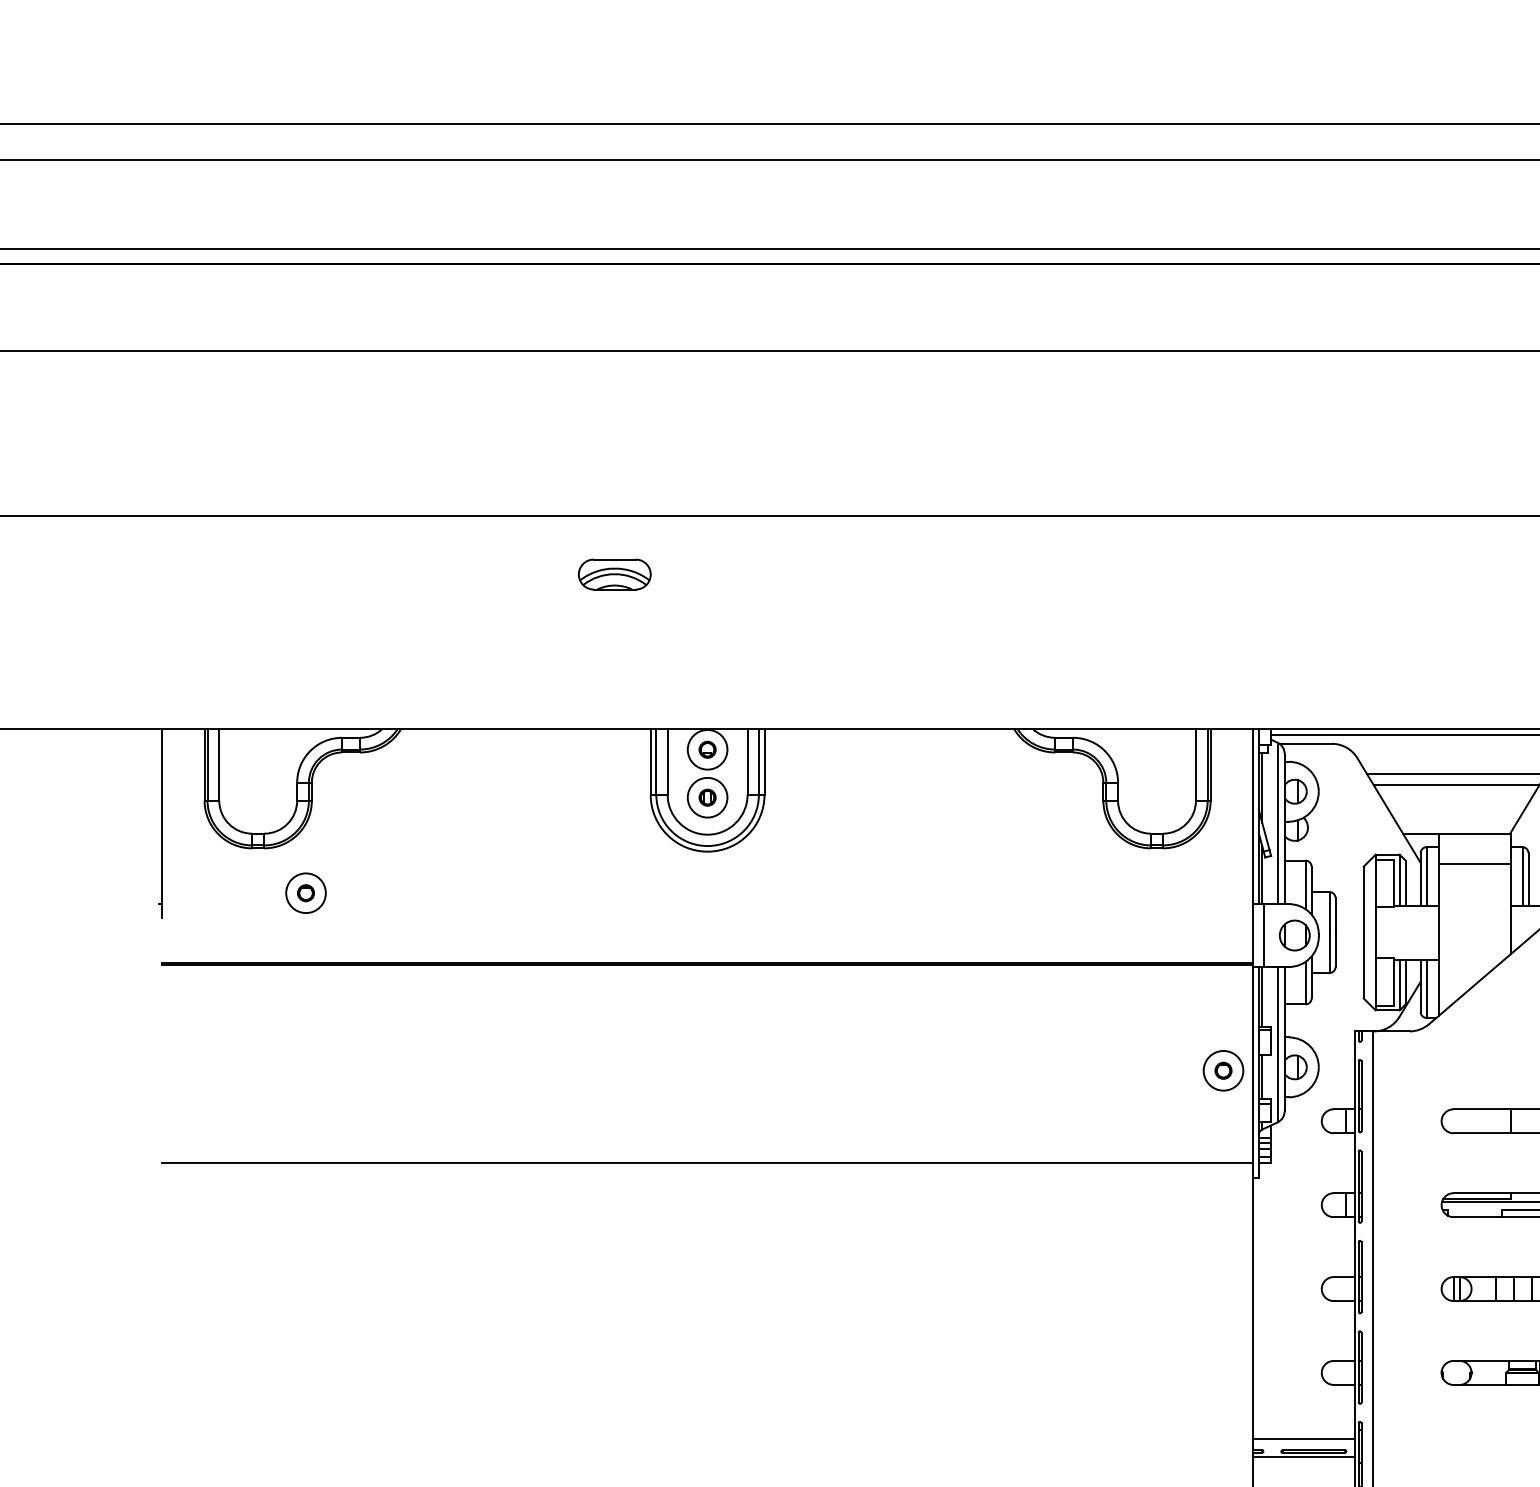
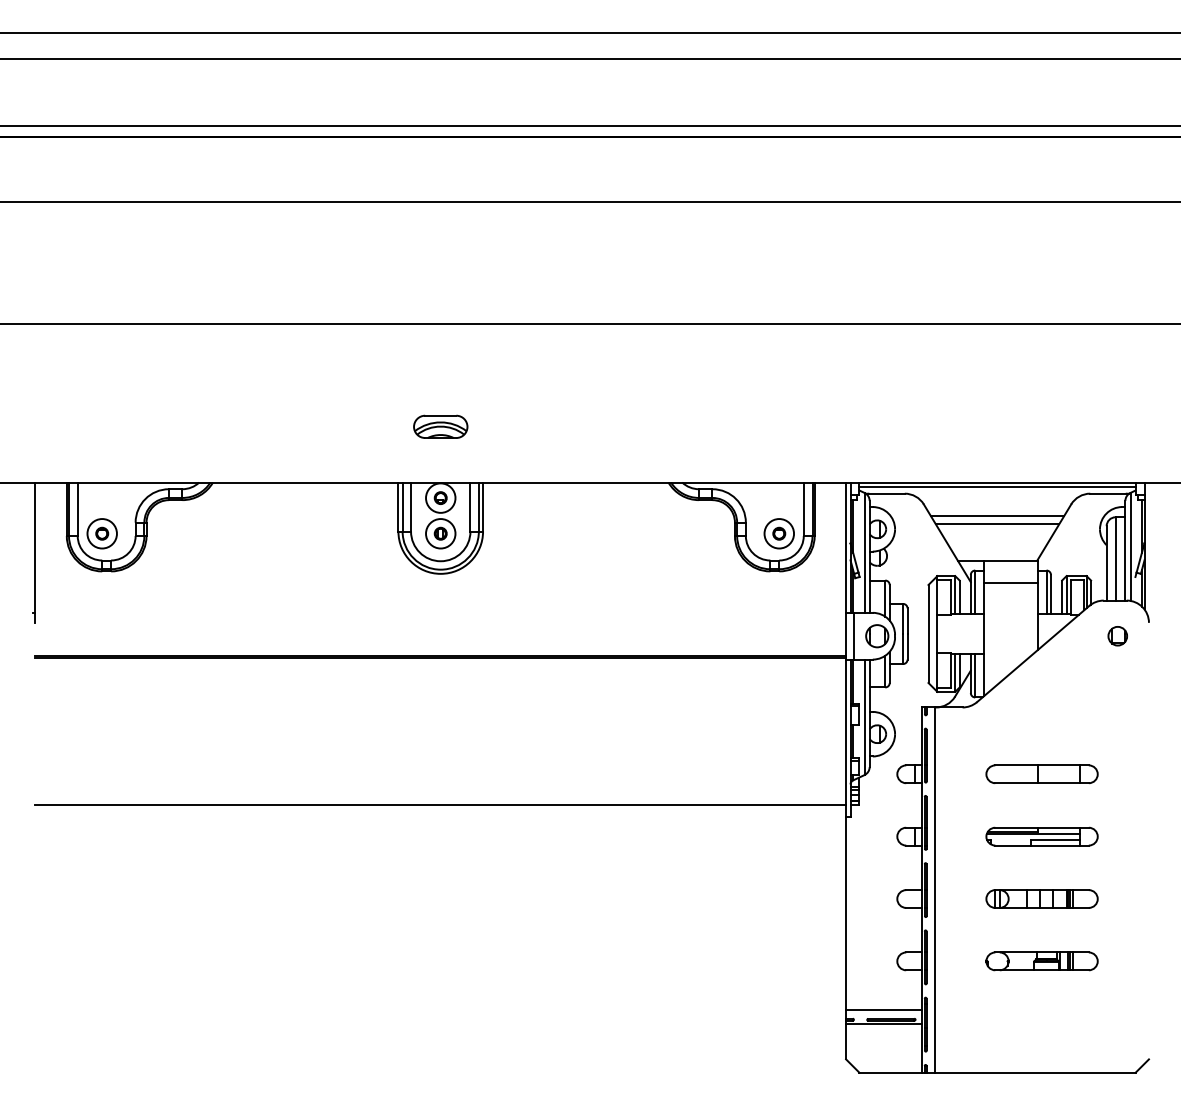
part: (614, 574) -> (440, 426), moved
part: (305, 892) -> (101, 533), moved
part: (1222, 1070) -> (778, 533), moved

